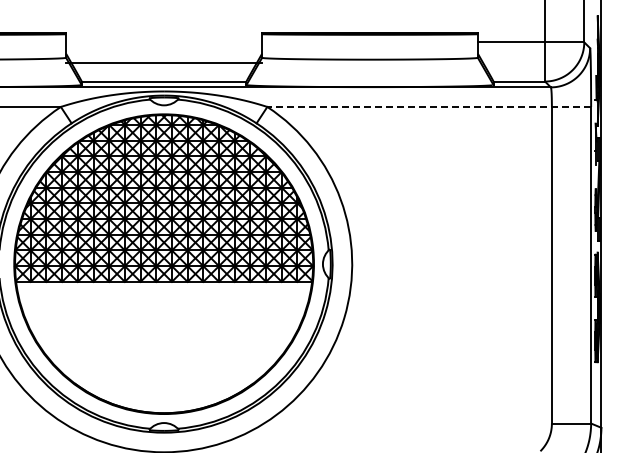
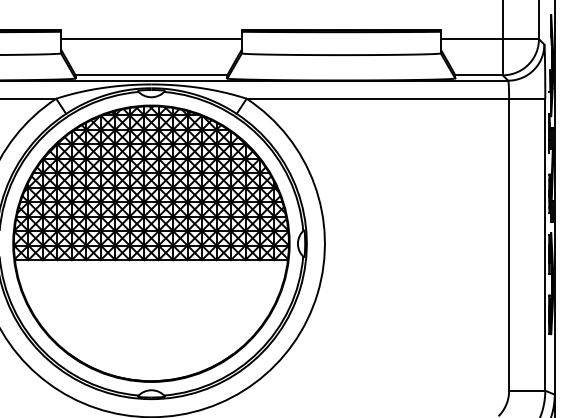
line: (164, 63) -> (151, 39), moved
line: (429, 106) -> (396, 98), dashed -> solid

